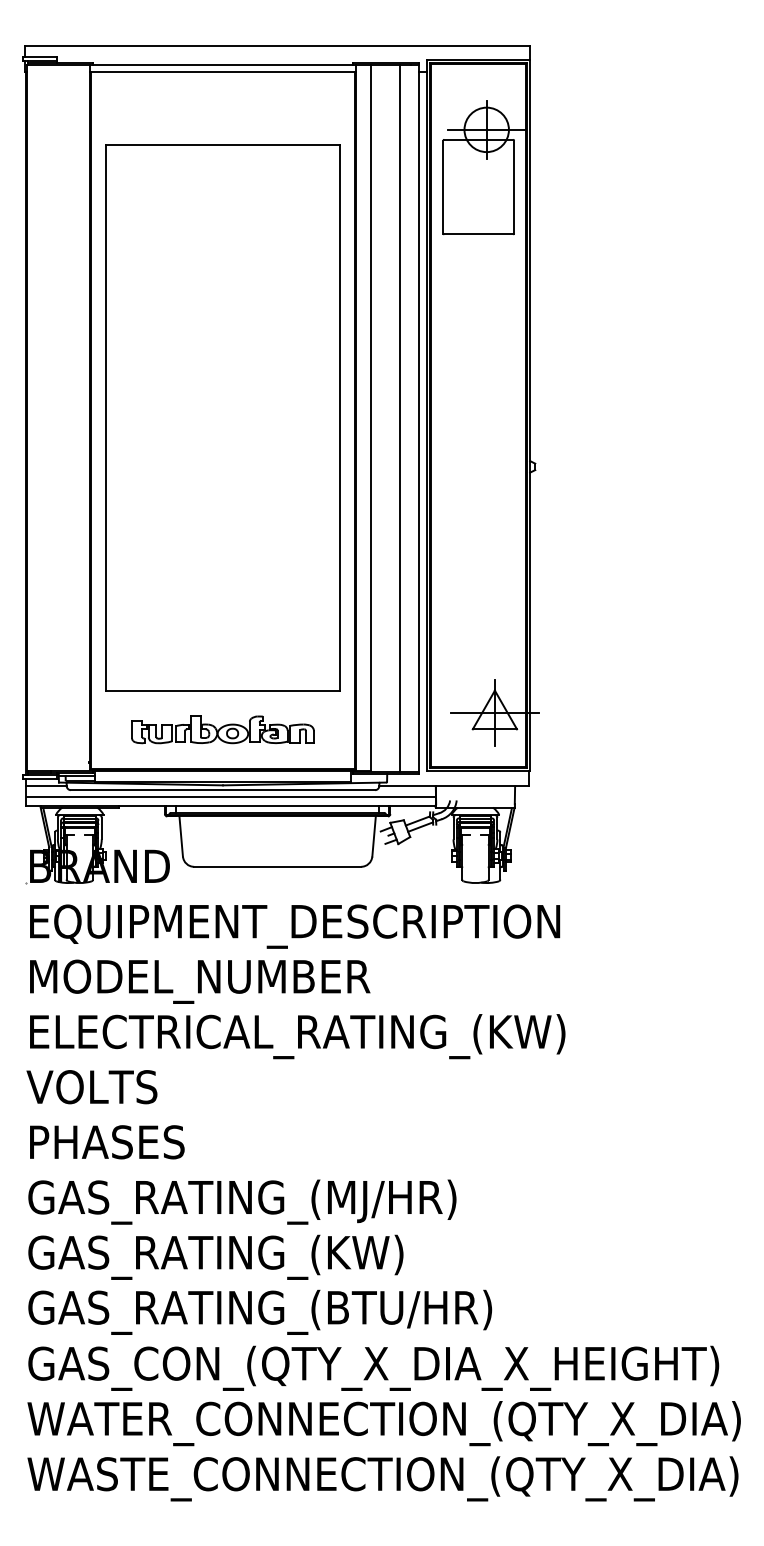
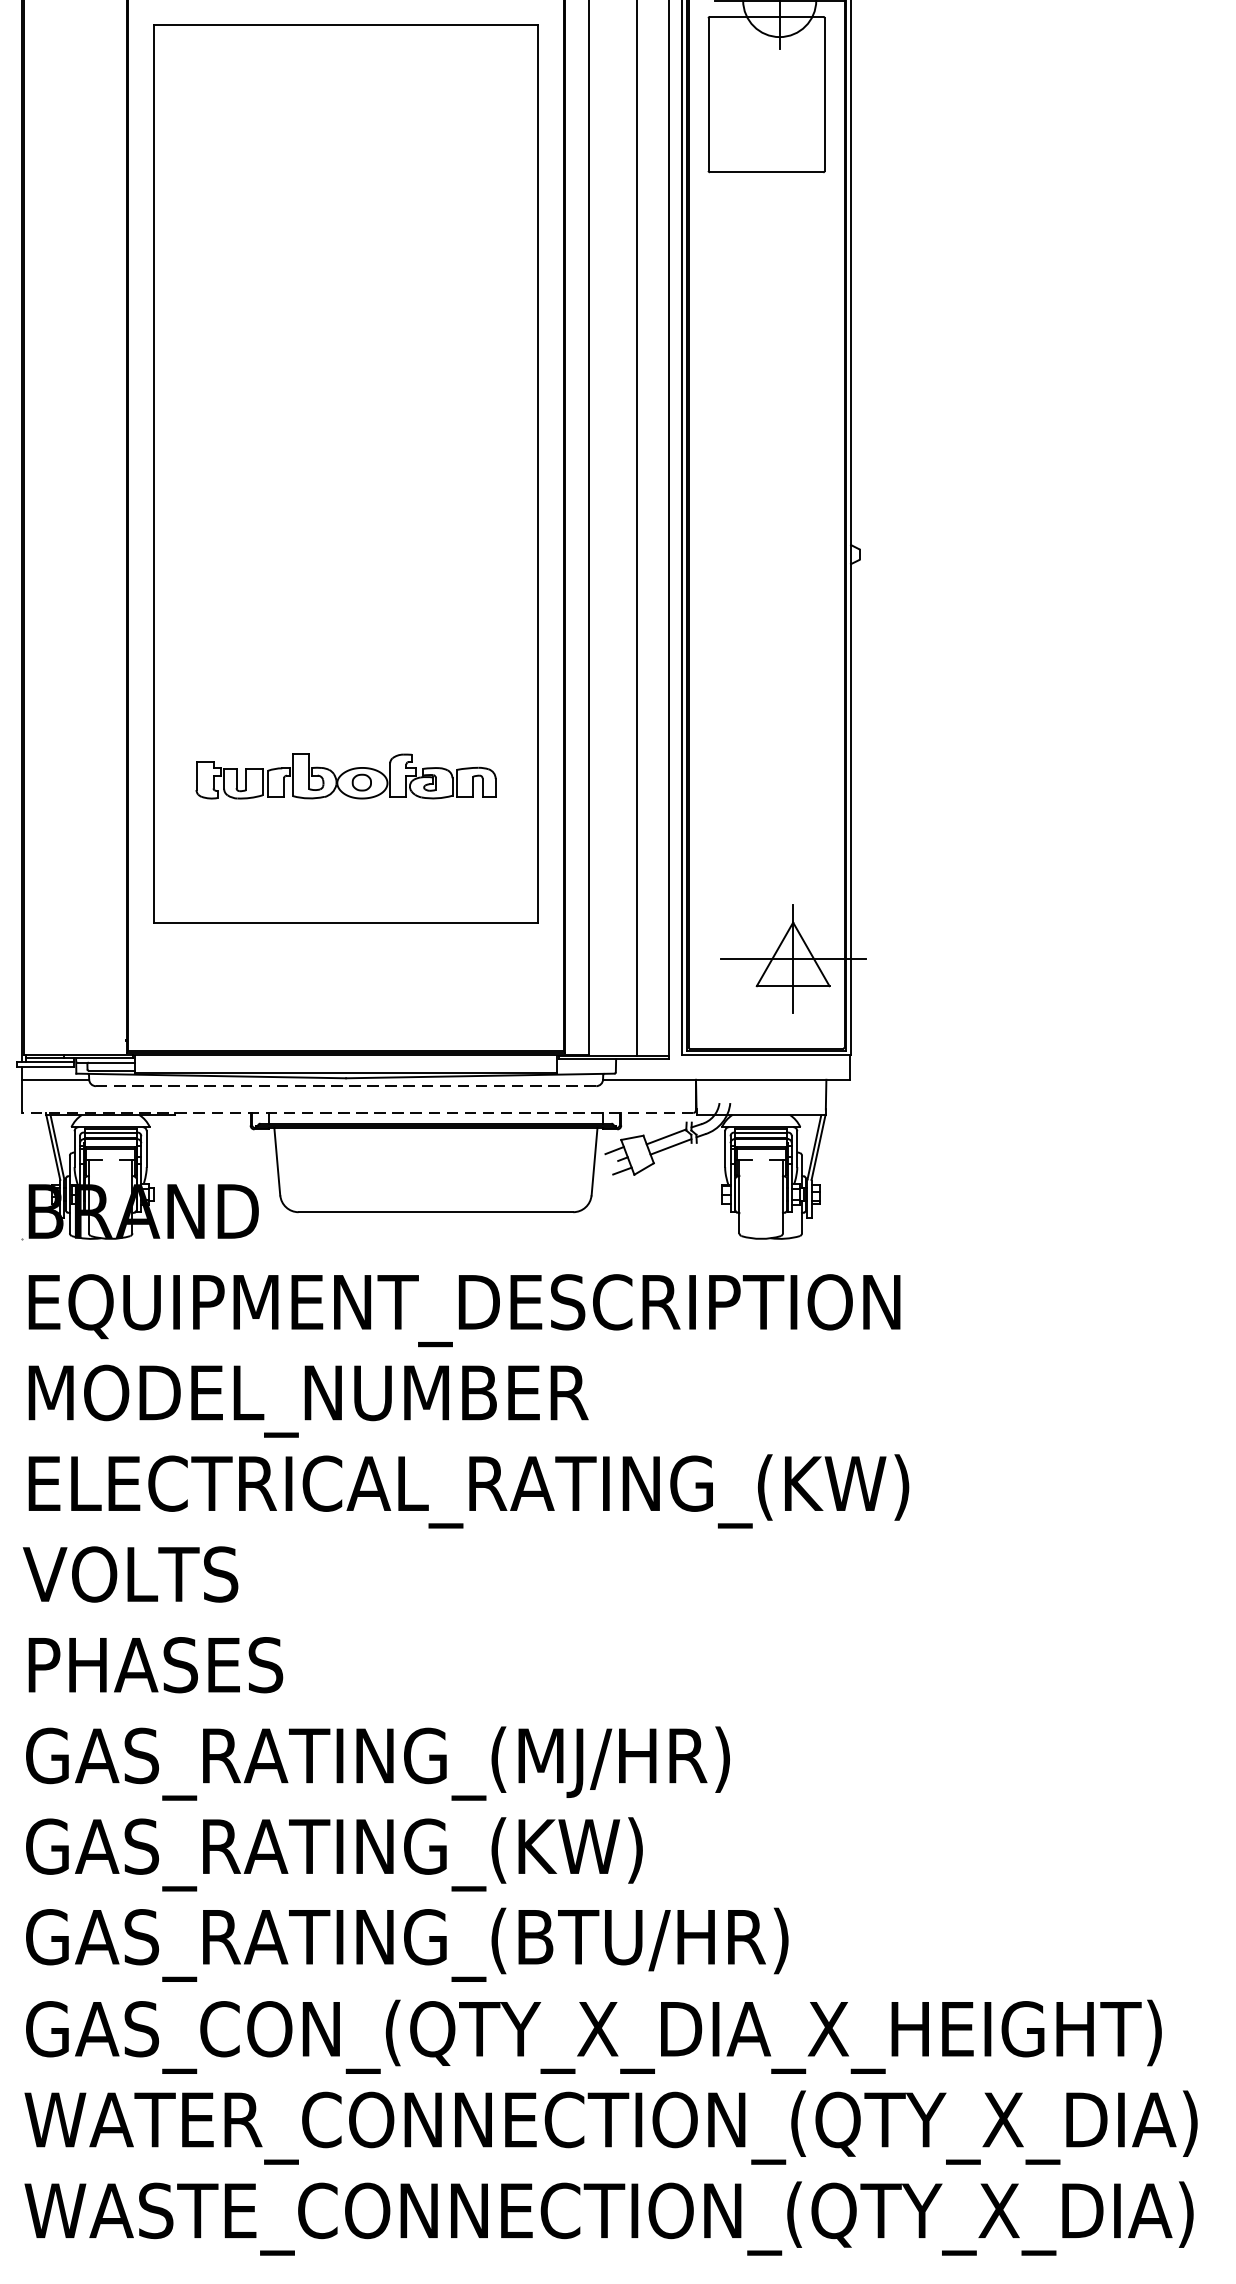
part: (222, 729) -> (345, 775), moved
line: (223, 790) -> (346, 1086), solid -> dashed
line: (230, 796) -> (358, 1096), removed
line: (229, 806) -> (356, 1113), solid -> dashed

